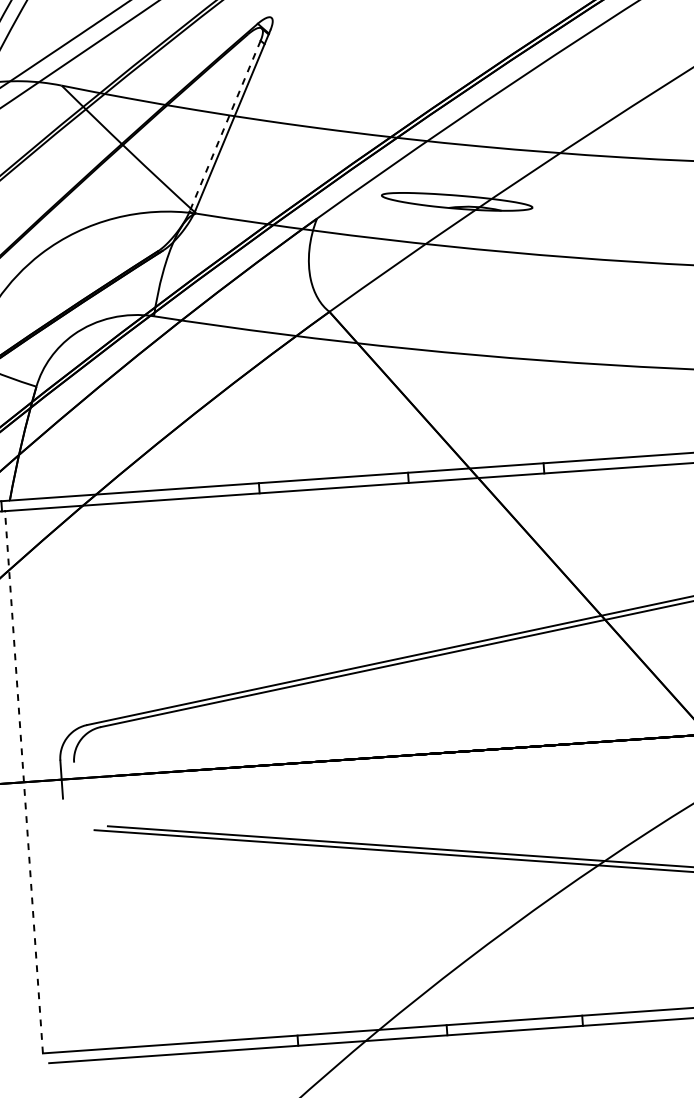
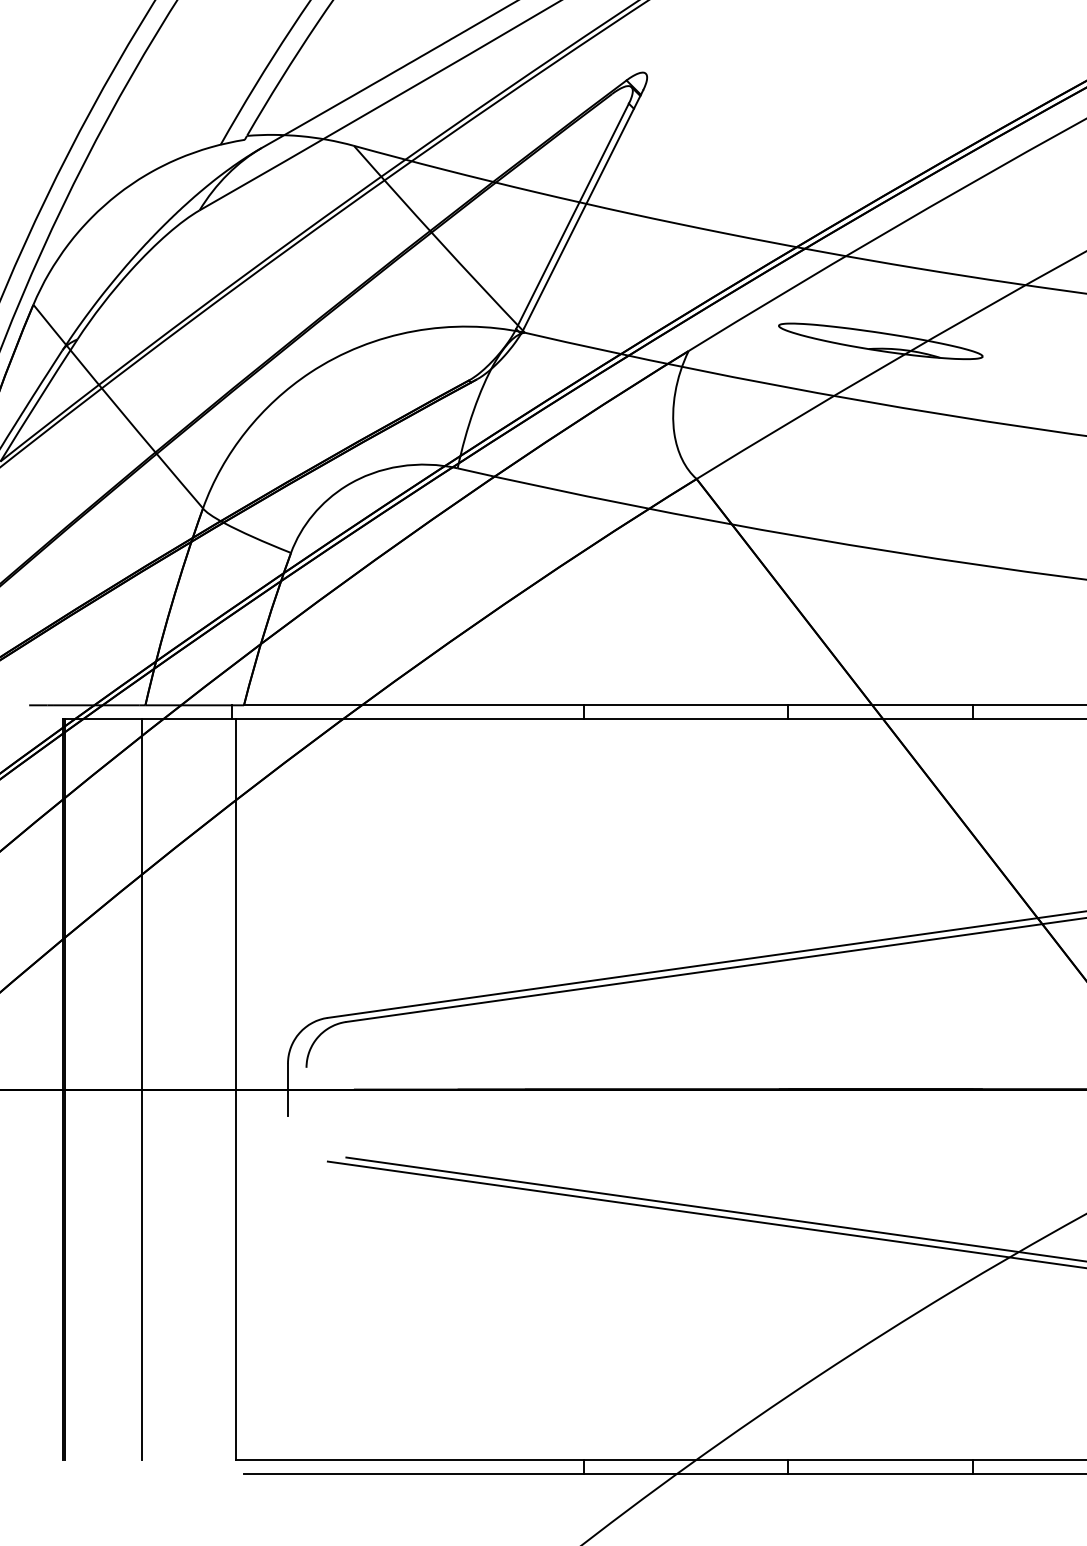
line: (225, 126) -> (572, 216), dashed -> solid
line: (24, 782) -> (236, 1089), dashed -> solid

